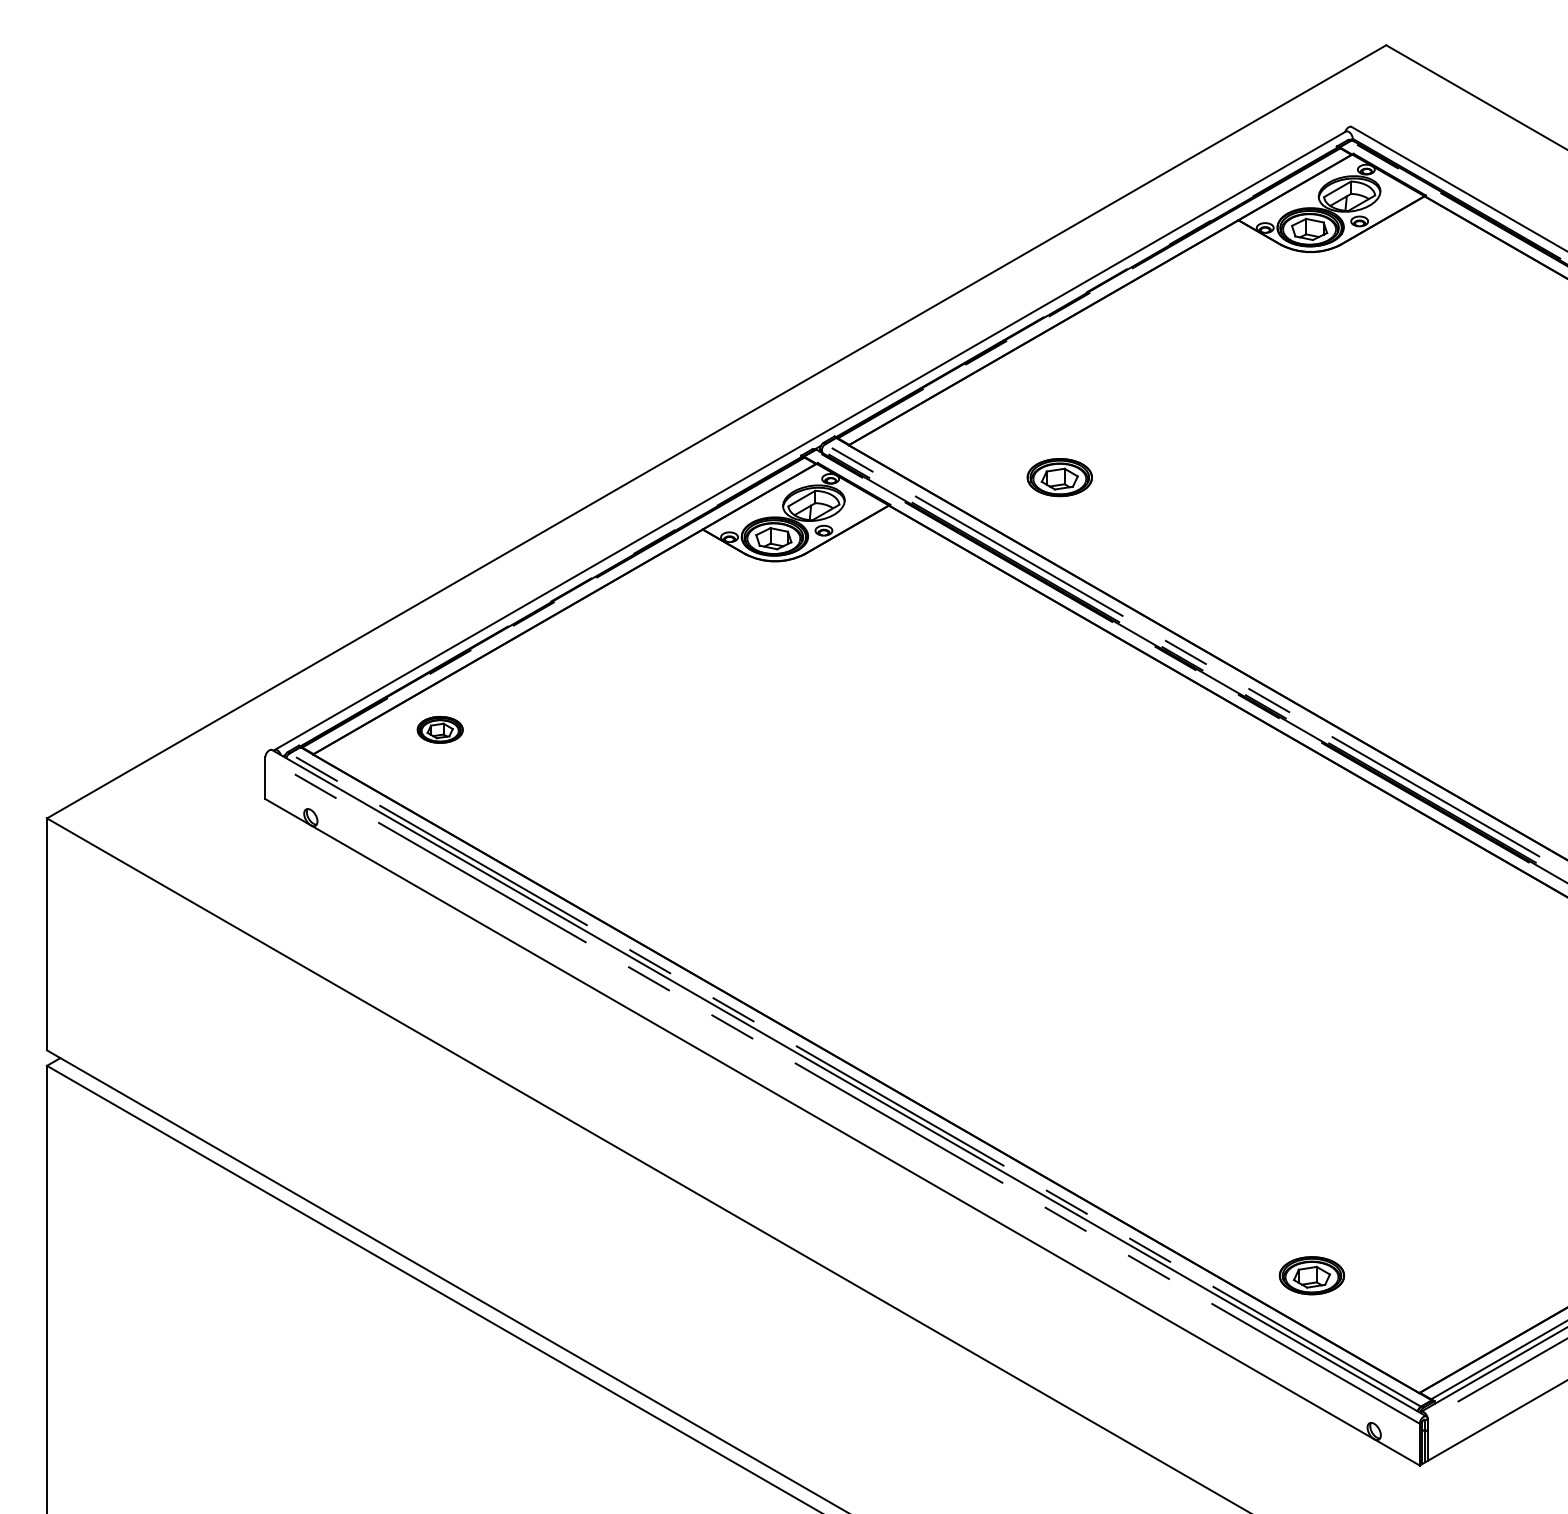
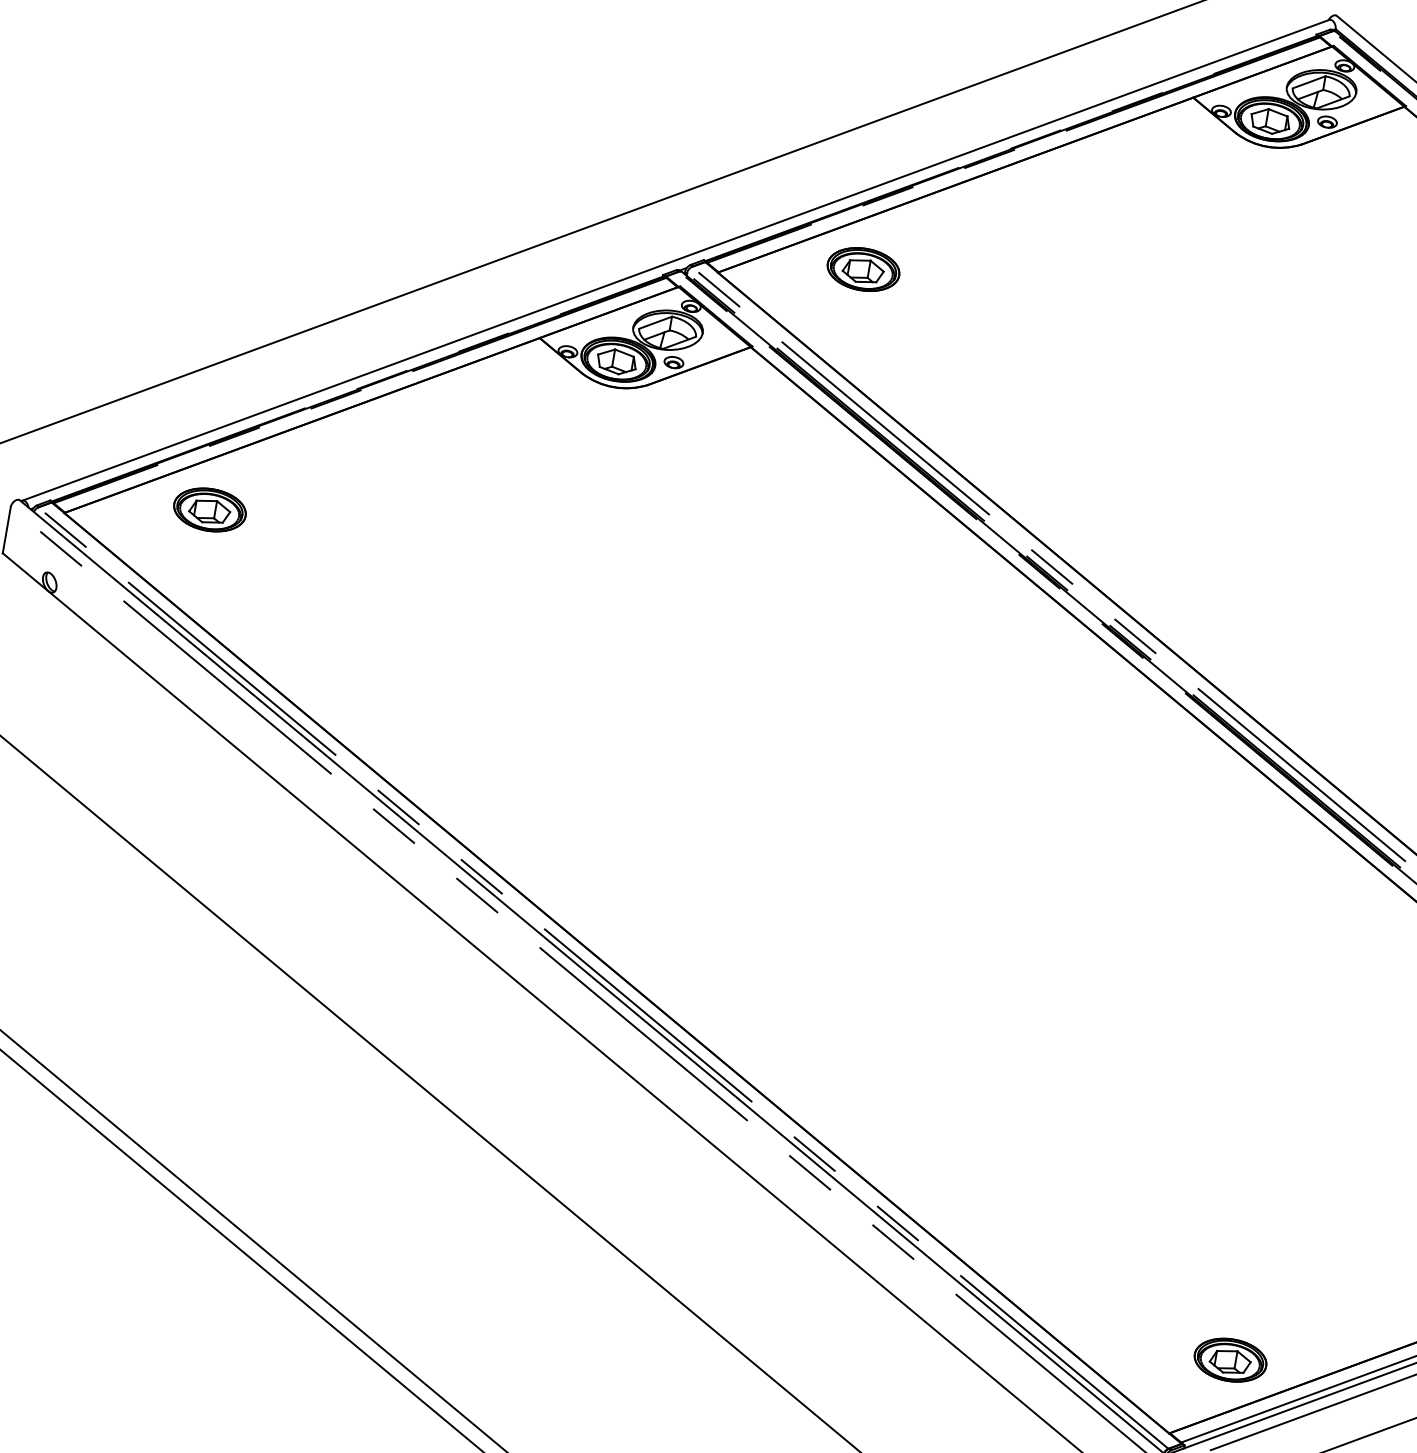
part: (1059, 477) -> (863, 269), moved
part: (440, 729) -> (210, 509), size x1.43
part: (1311, 1275) -> (1230, 1359), moved

